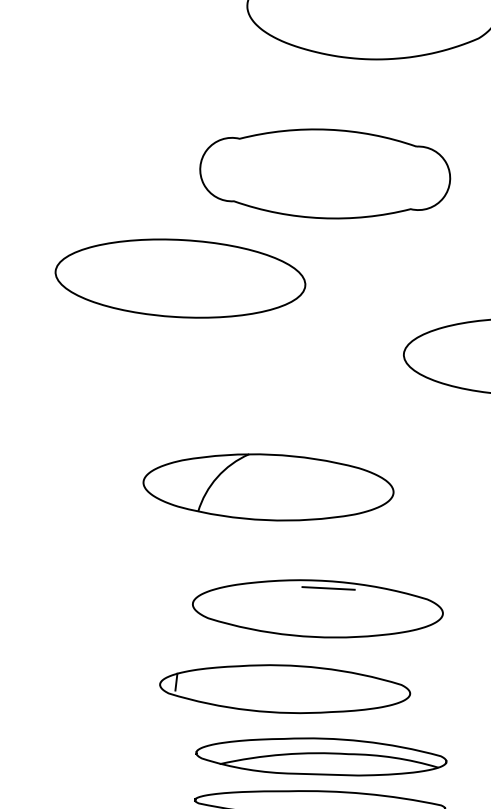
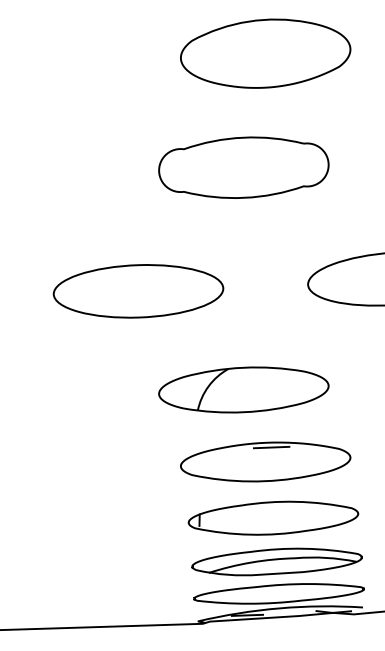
part: (180, 278) -> (138, 291), moved
part: (268, 486) -> (243, 389), moved
part: (285, 688) -> (273, 517), moved

